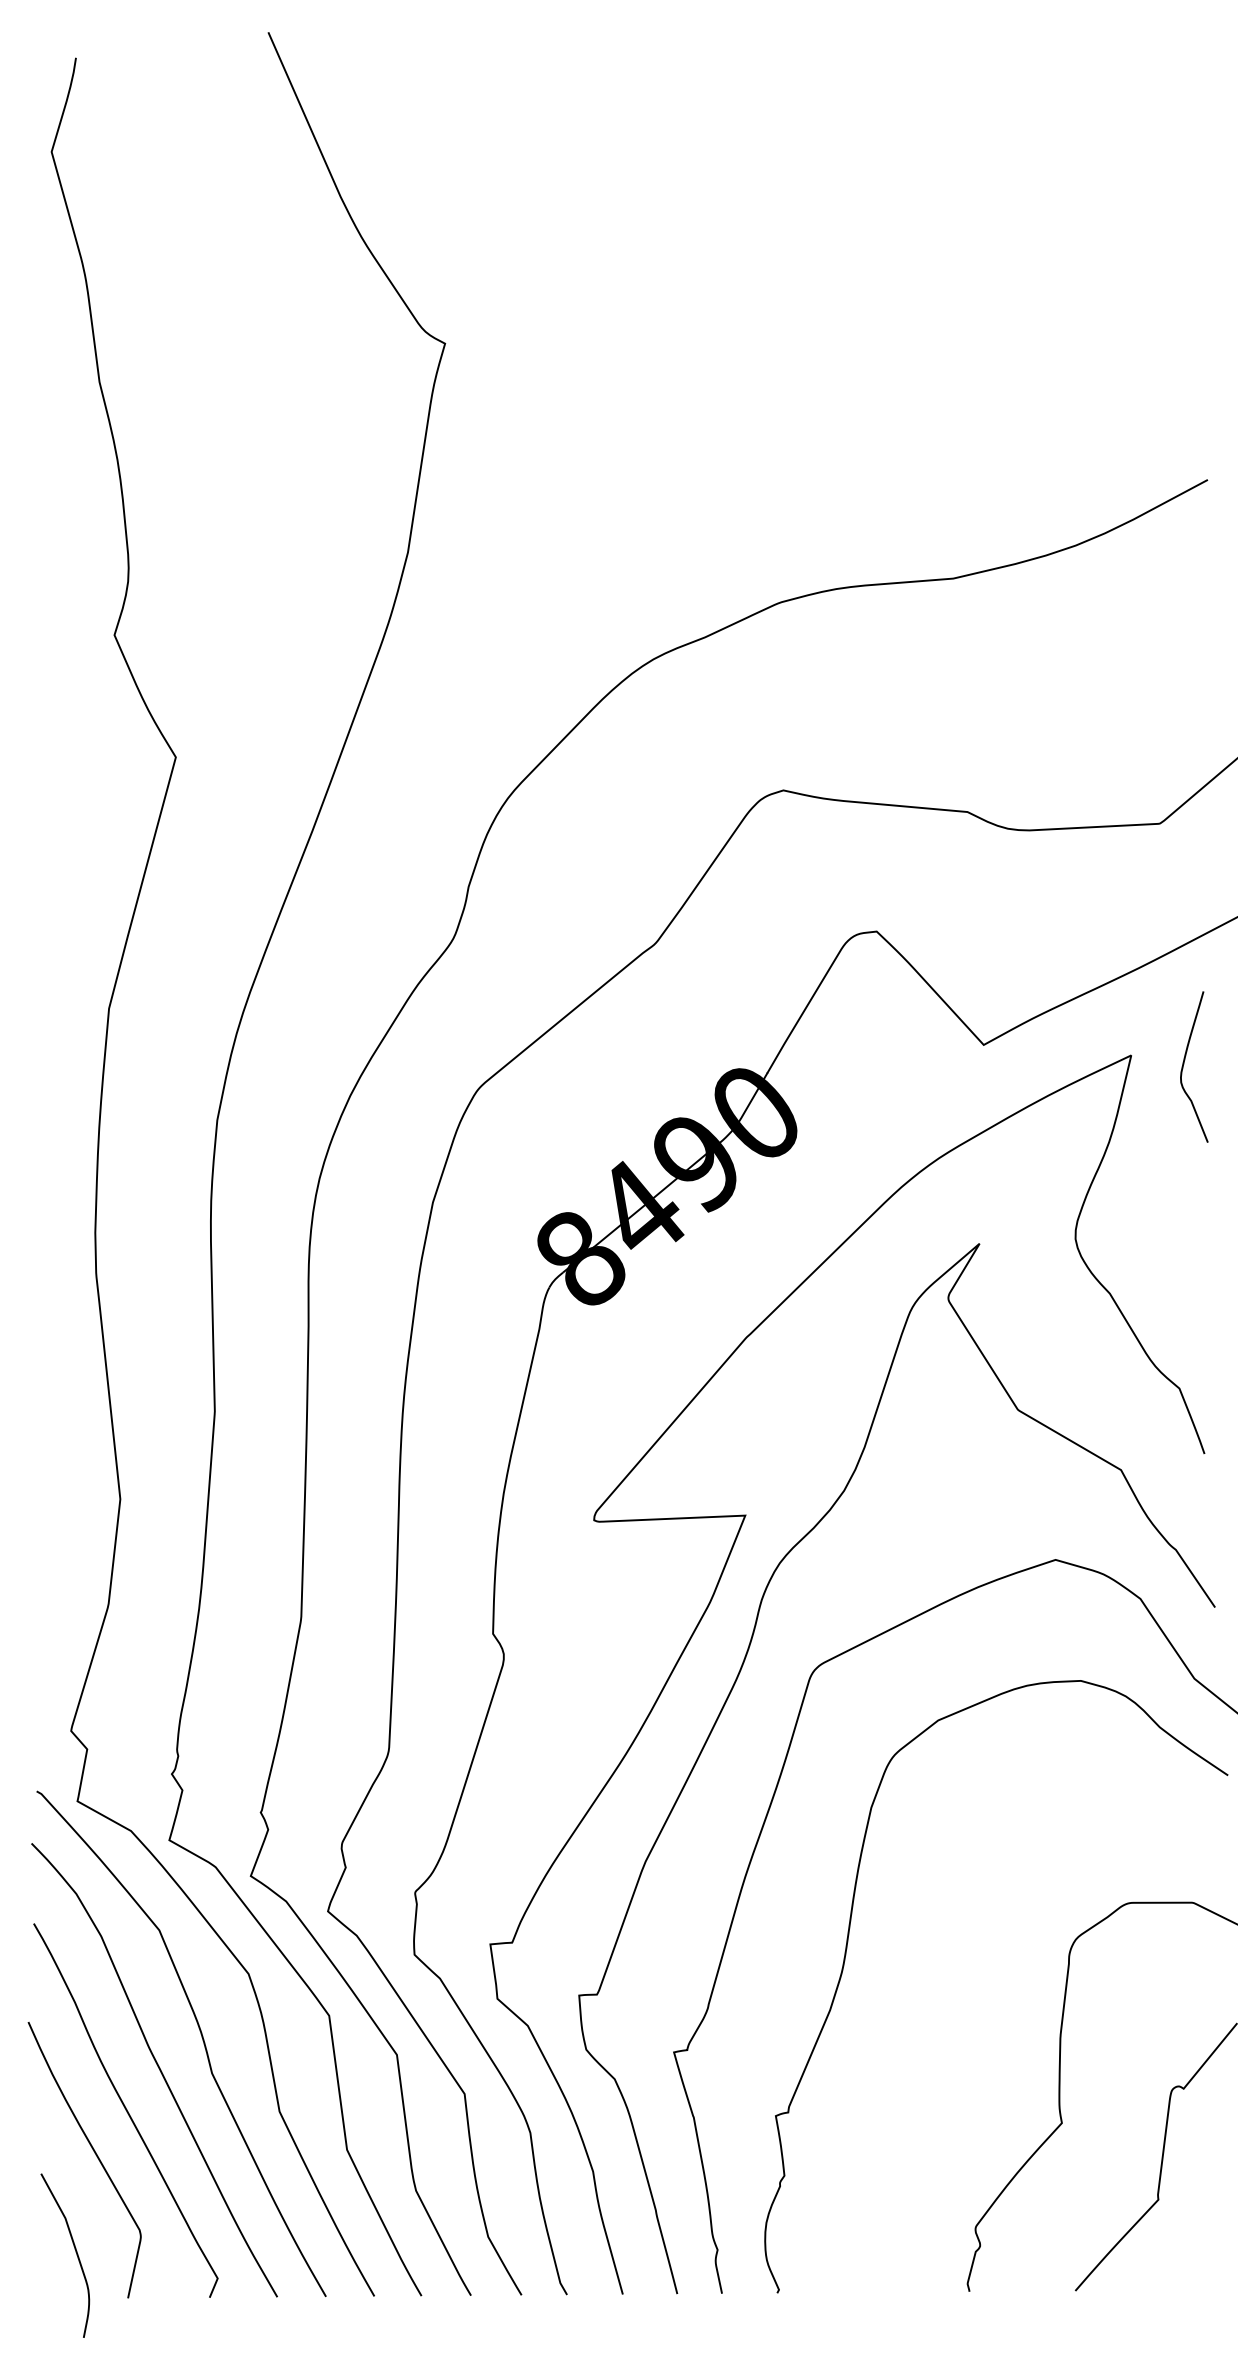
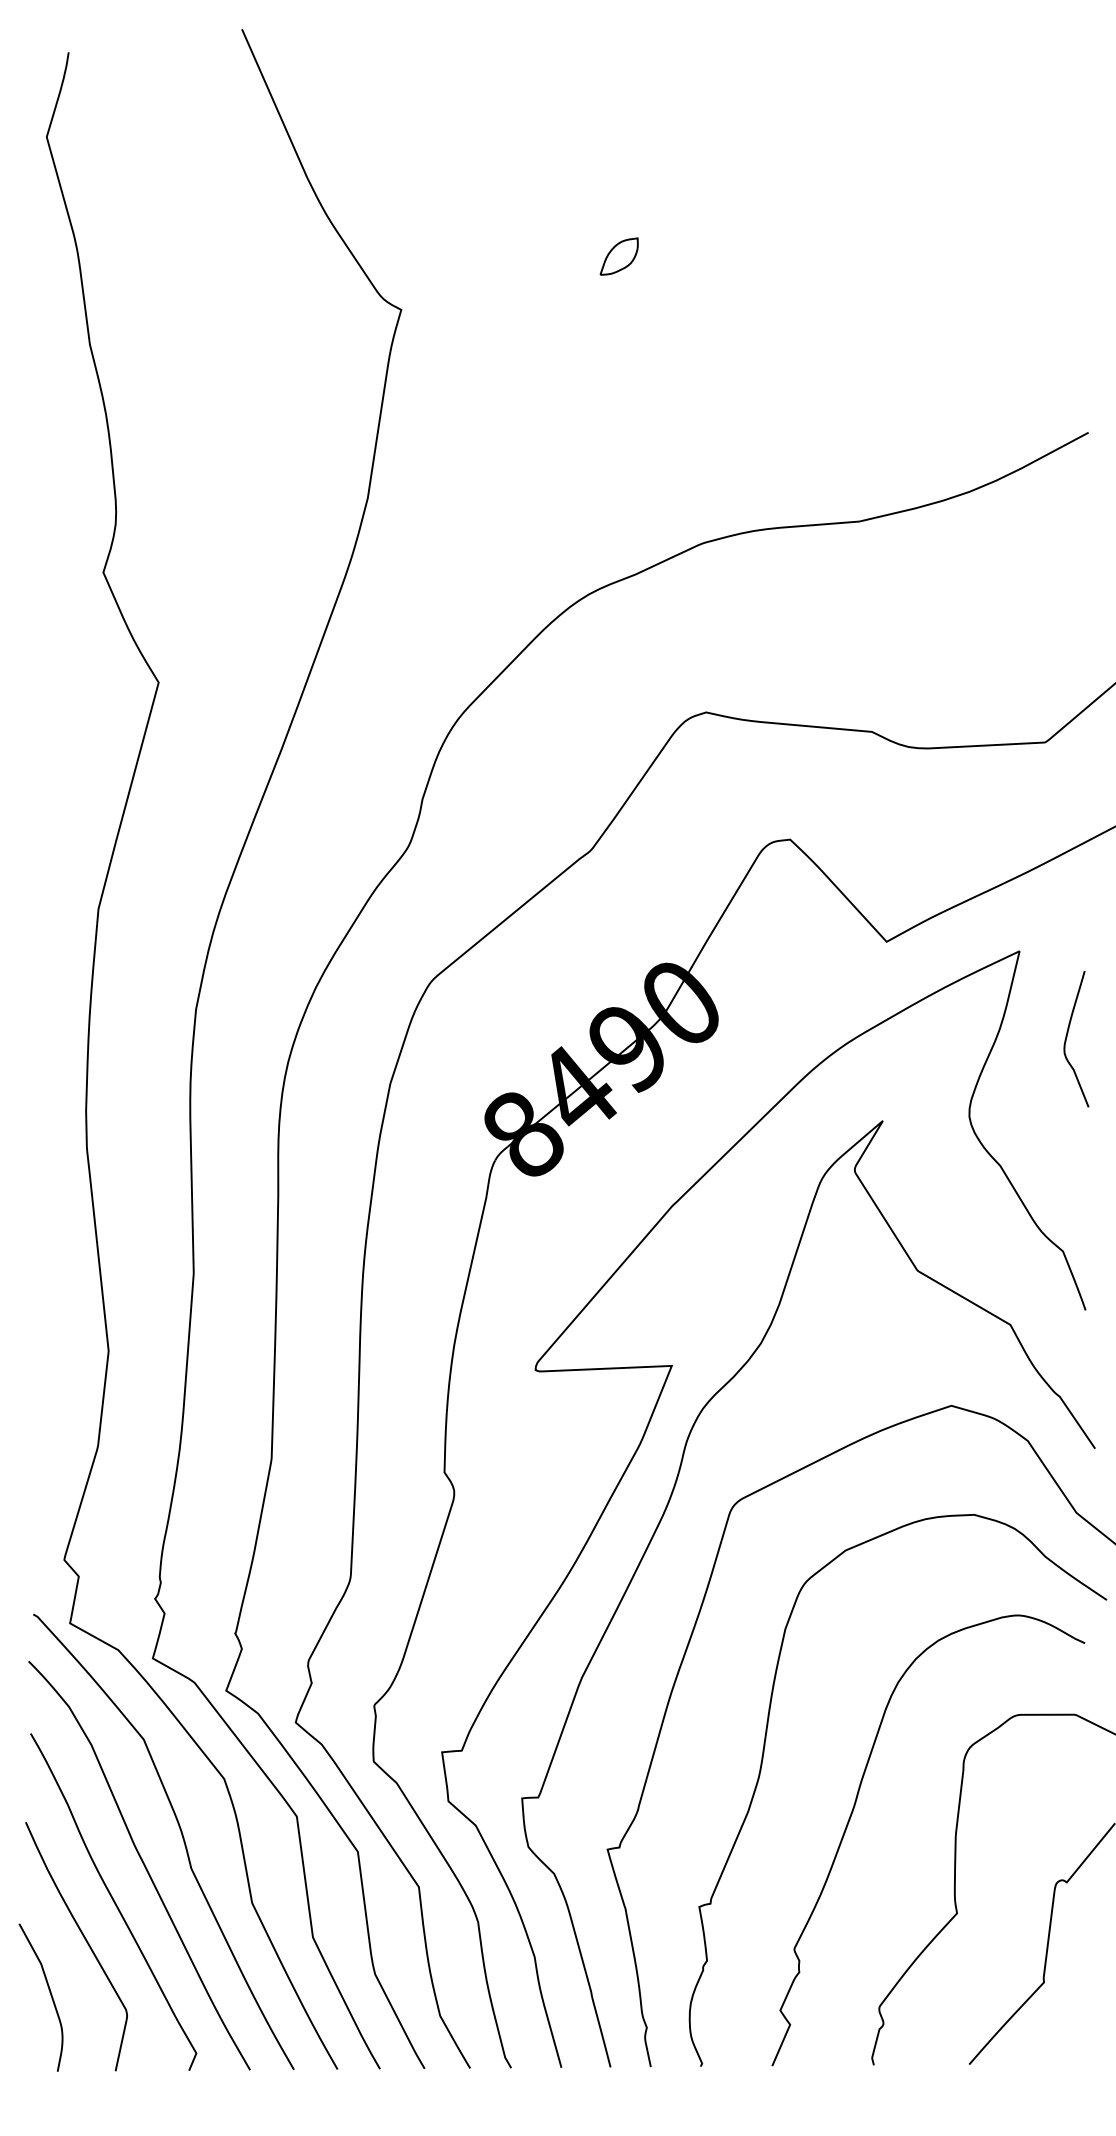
part: (686, 284) -> (618, 256), added
curve: (1184, 1064) -> (1067, 1036), moved
curve: (945, 2014) -> (852, 1815), added
curve: (75, 2252) -> (50, 1994), moved

